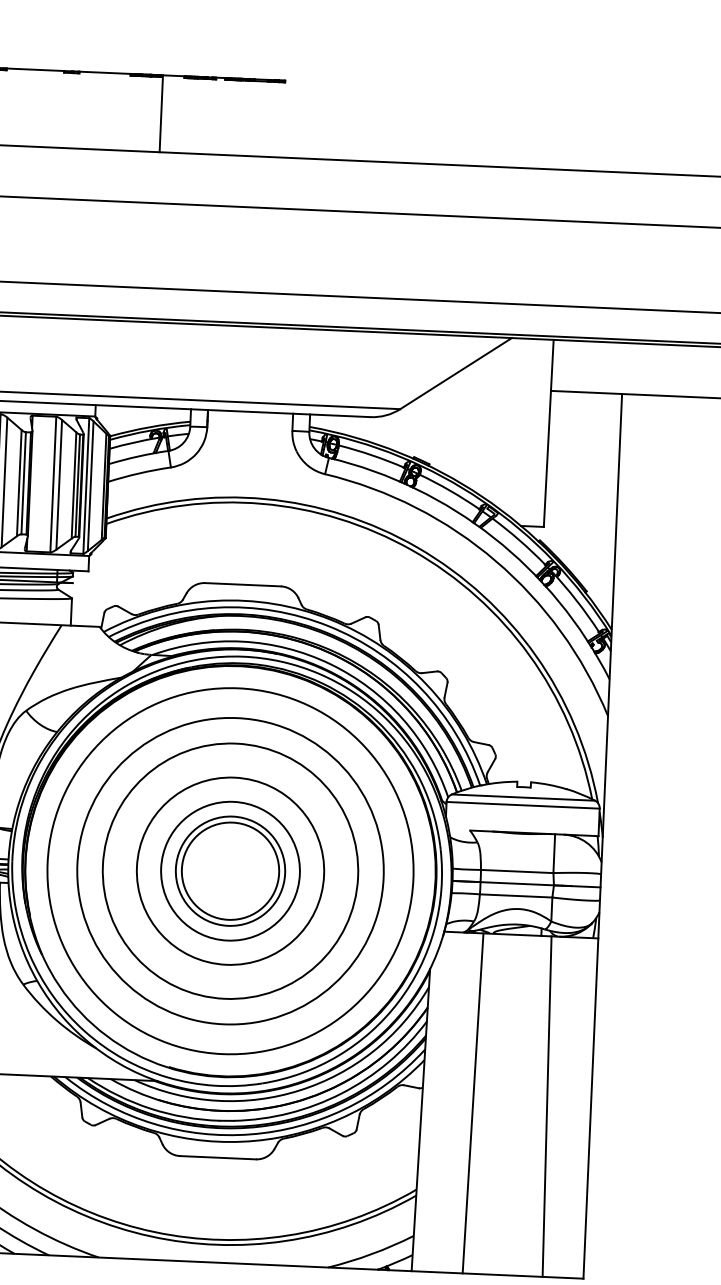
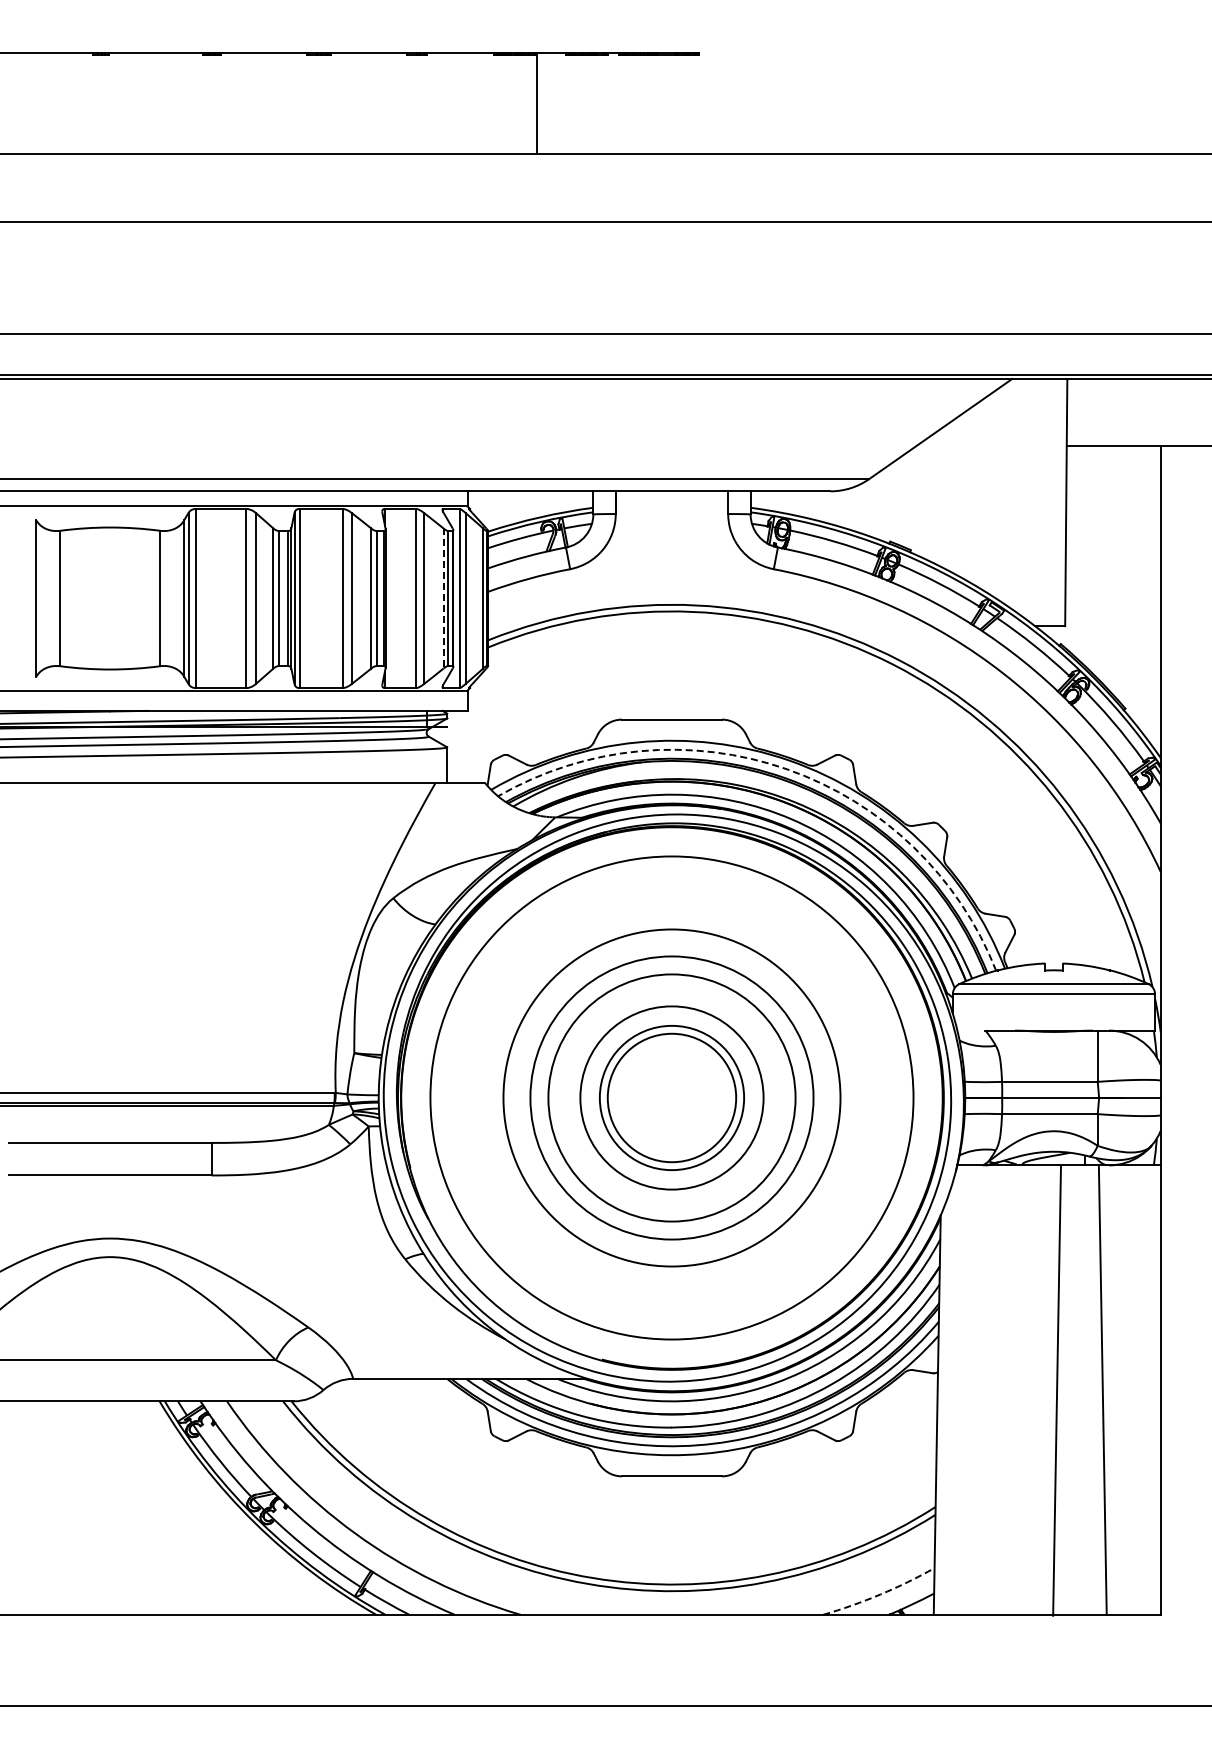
line: (74, 486) -> (443, 599), solid -> dashed
arc: (328, 626) -> (787, 769), solid -> dashed
circle: (230, 870) -> (671, 1097), size x0.7
line: (472, 1102) -> (1056, 1390), moved
arc: (371, 1254) -> (880, 1594), solid -> dashed

